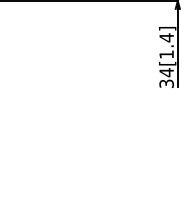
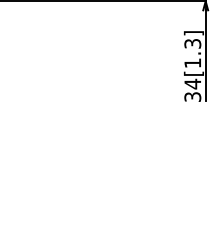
text: (166, 37) -> (192, 43), 34[1.4] -> 34[1.3]

